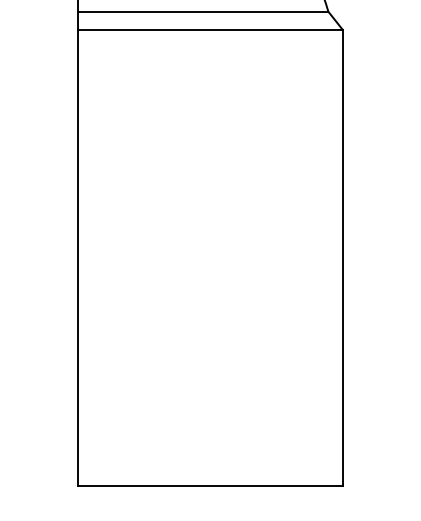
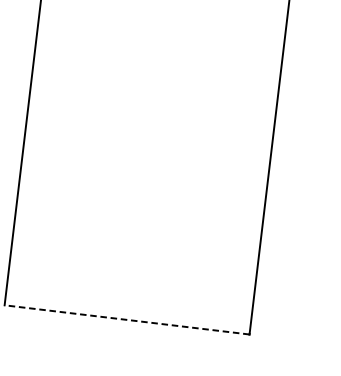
line: (210, 485) -> (127, 319), solid -> dashed

